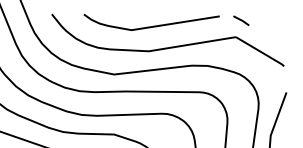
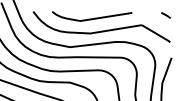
line: (240, 20) -> (165, 15), moved

